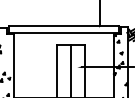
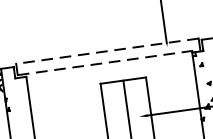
line: (63, 25) -> (106, 50), solid -> dashed
line: (64, 32) -> (110, 62), solid -> dashed

